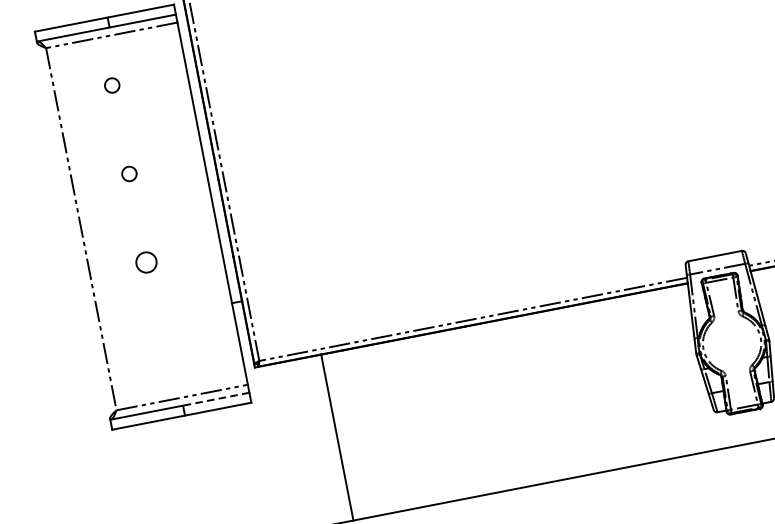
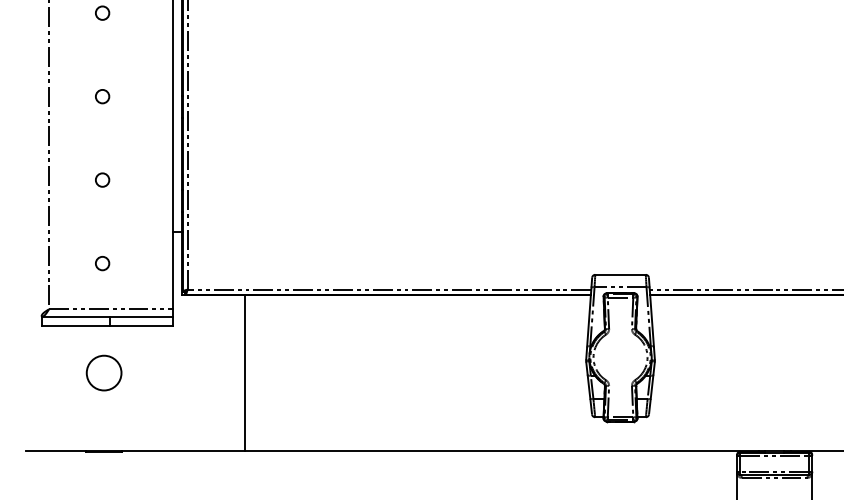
circle: (146, 261) -> (102, 179), size x0.71
circle: (163, 350) -> (102, 263), added
line: (215, 398) -> (141, 316), dashed -> solid
circle: (187, 466) -> (103, 372), added

